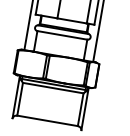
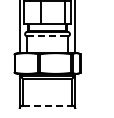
line: (63, 35) -> (48, 36), solid -> dashed
line: (48, 121) -> (48, 105), solid -> dashed

